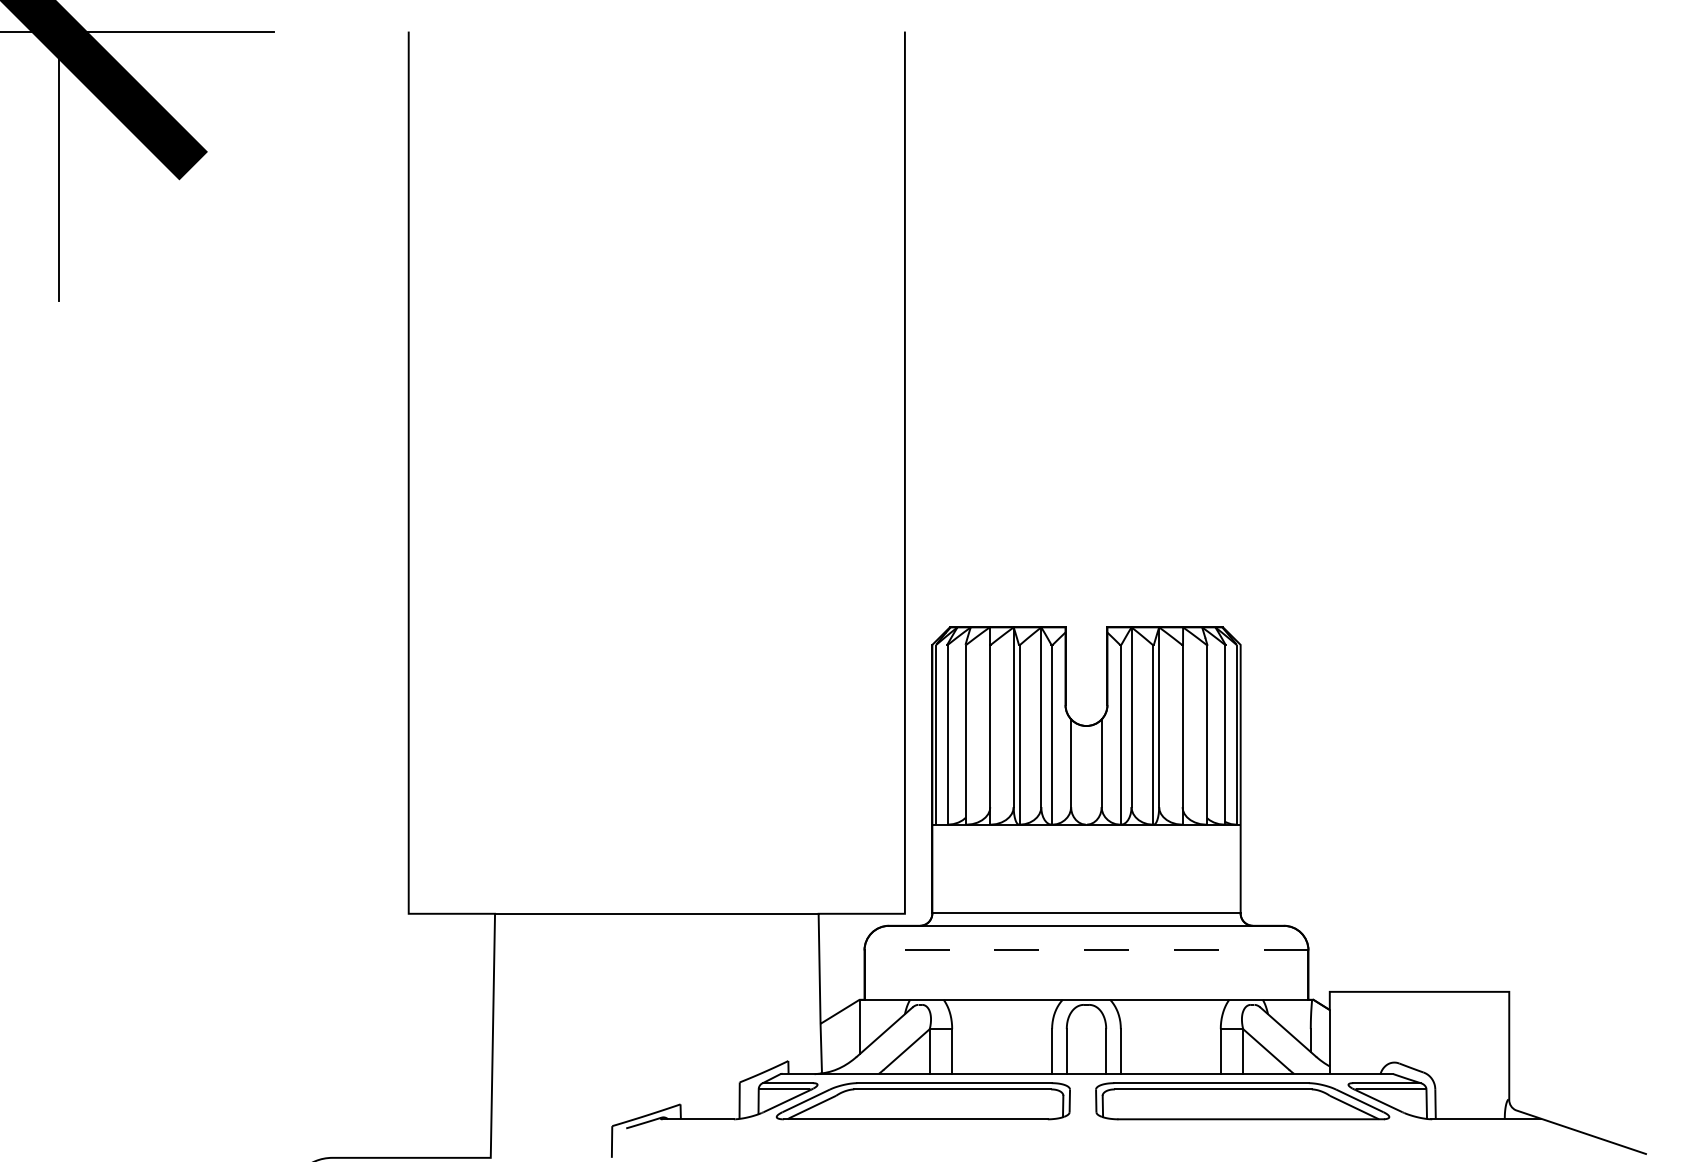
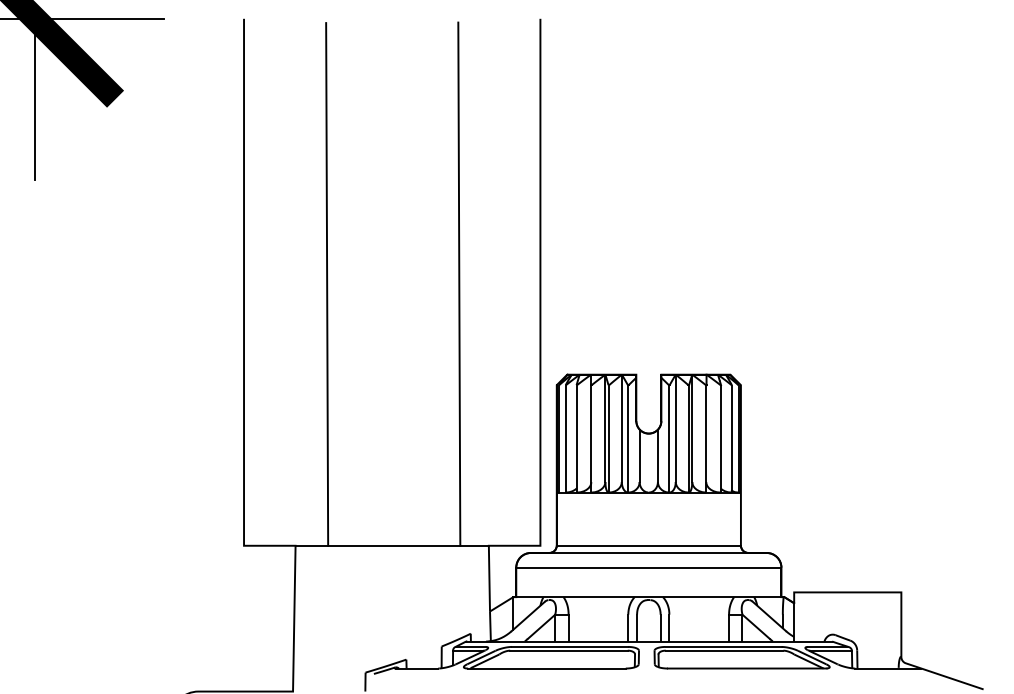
line: (769, 474) -> (459, 283), added
line: (548, 476) -> (327, 284), added
line: (1085, 950) -> (648, 567), dashed -> solid

